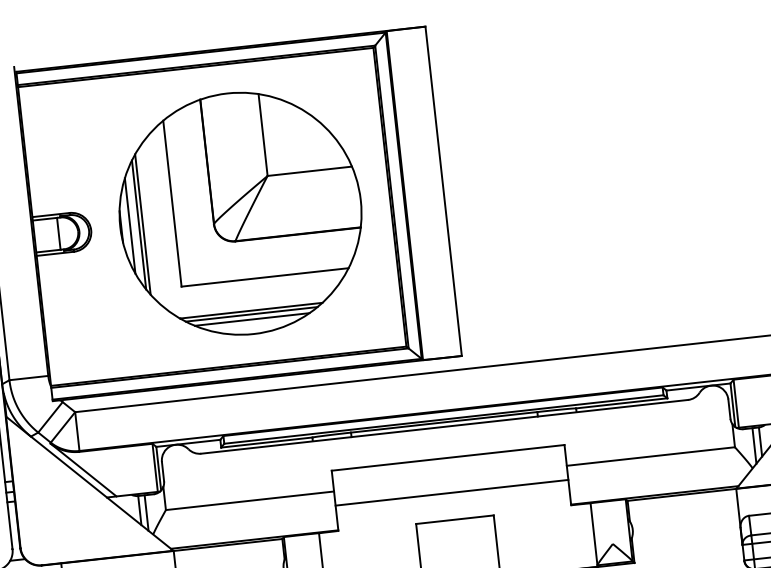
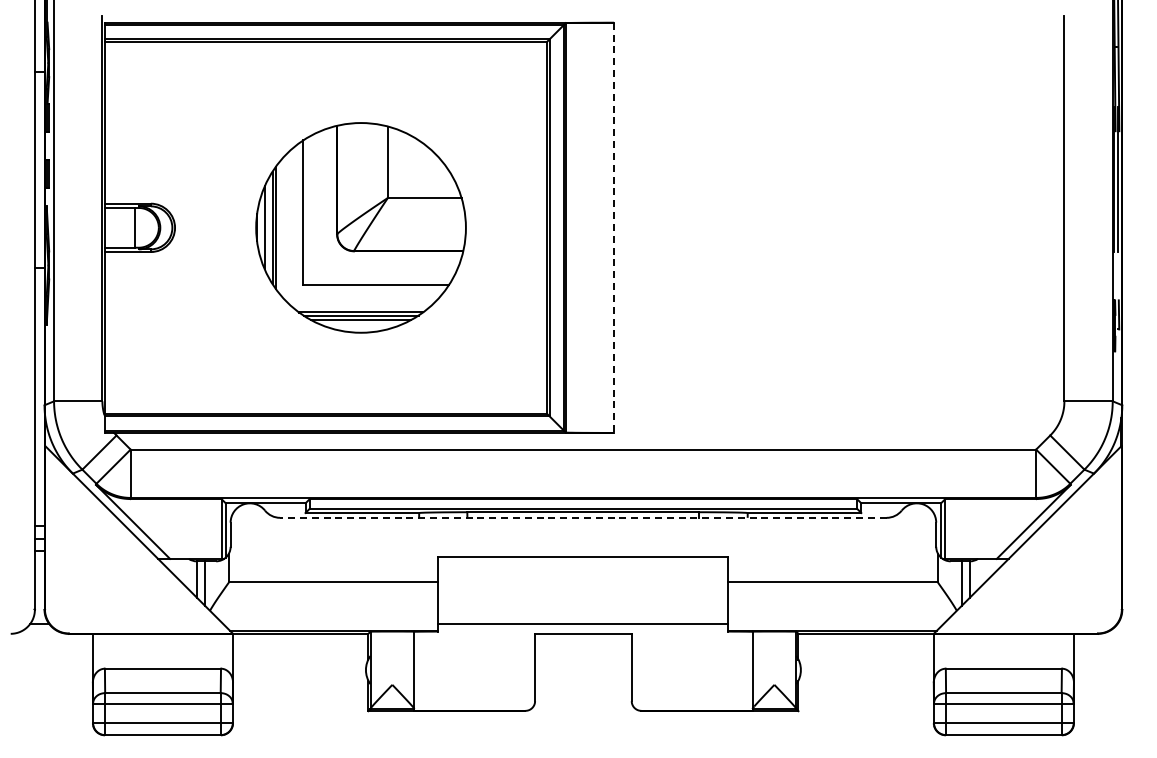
line: (444, 191) -> (614, 228), solid -> dashed
part: (240, 213) -> (360, 227), size x0.7
line: (443, 426) -> (582, 517), solid -> dashed
line: (452, 493) -> (583, 624), moved

